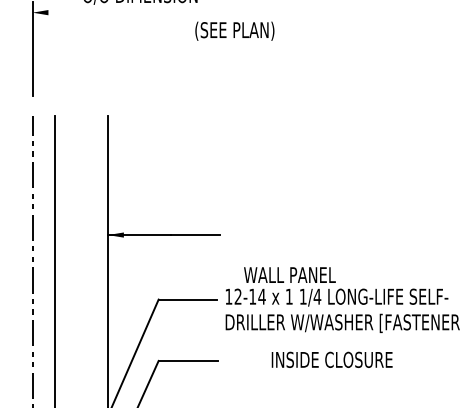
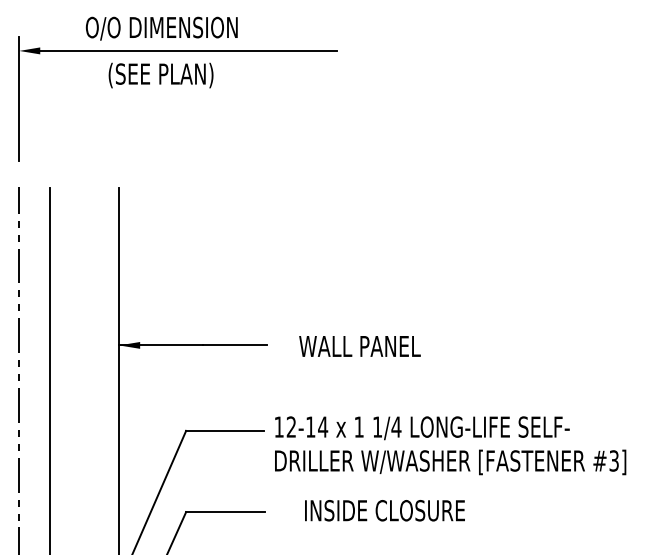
line: (160, 12) -> (188, 50), added
text: (234, 31) -> (160, 75), moved
text: (289, 275) -> (359, 346), moved
text: (331, 359) -> (384, 510), moved

